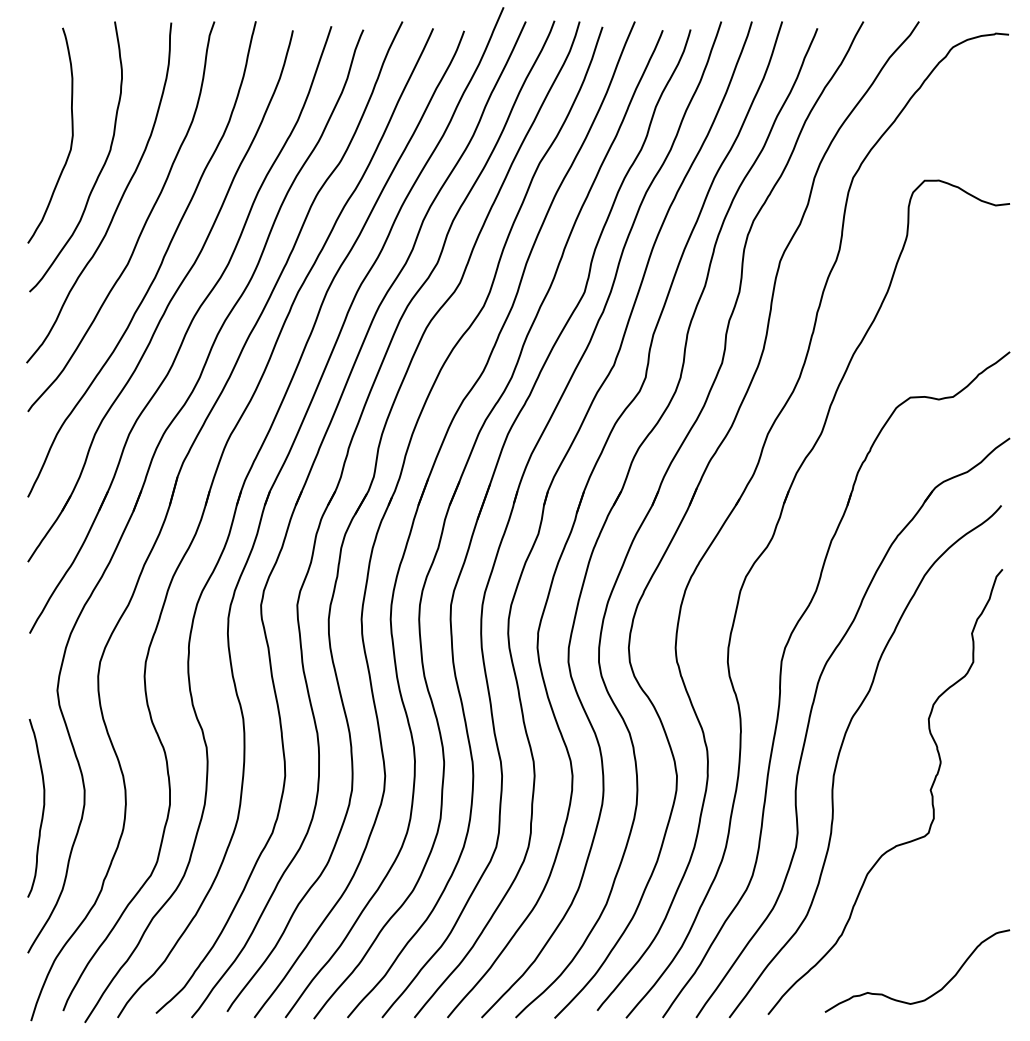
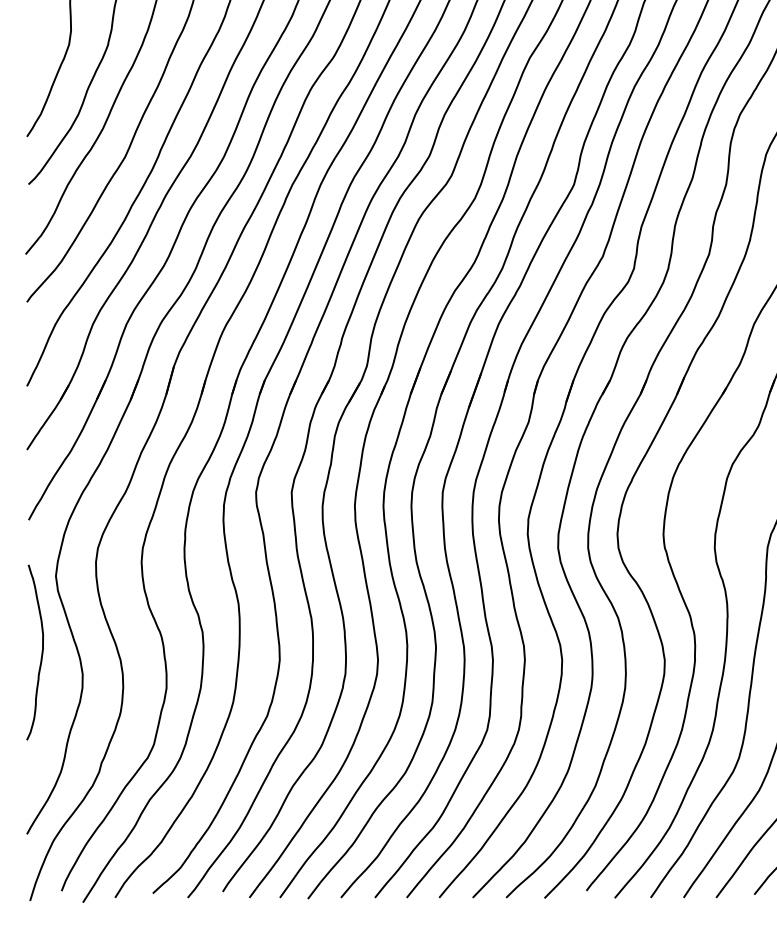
curve: (42, 808) -> (41, 652), moved

